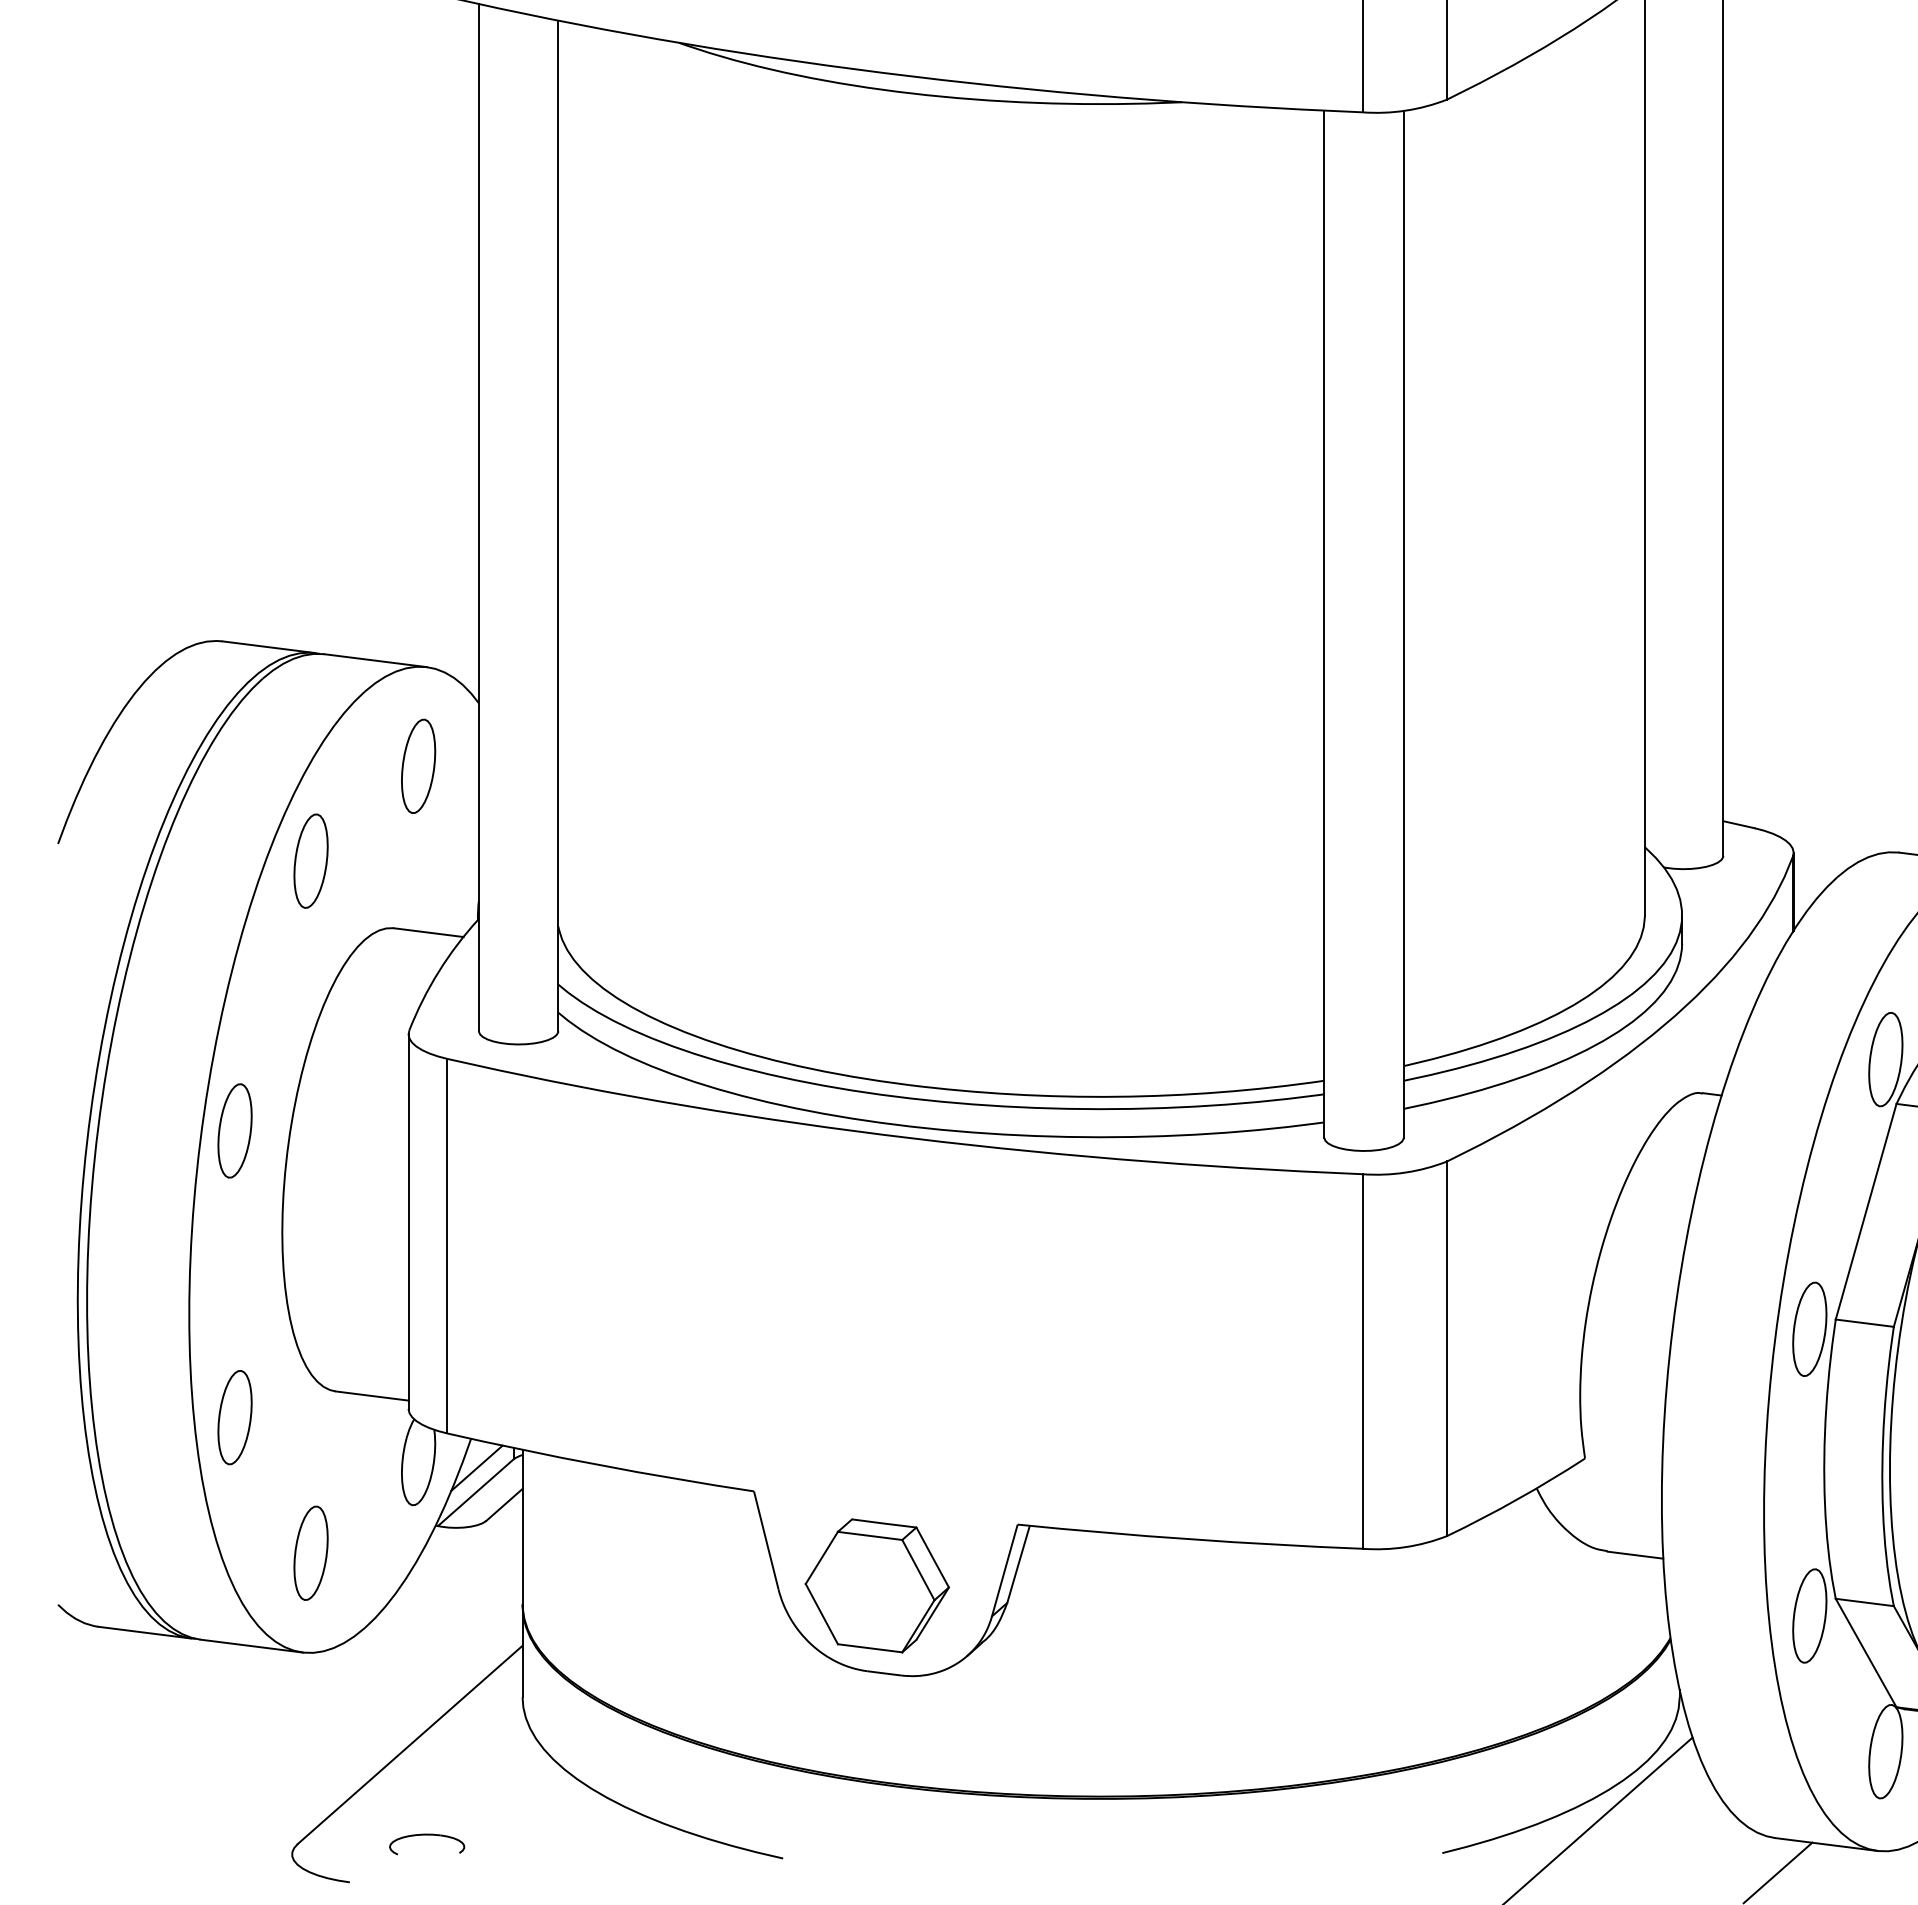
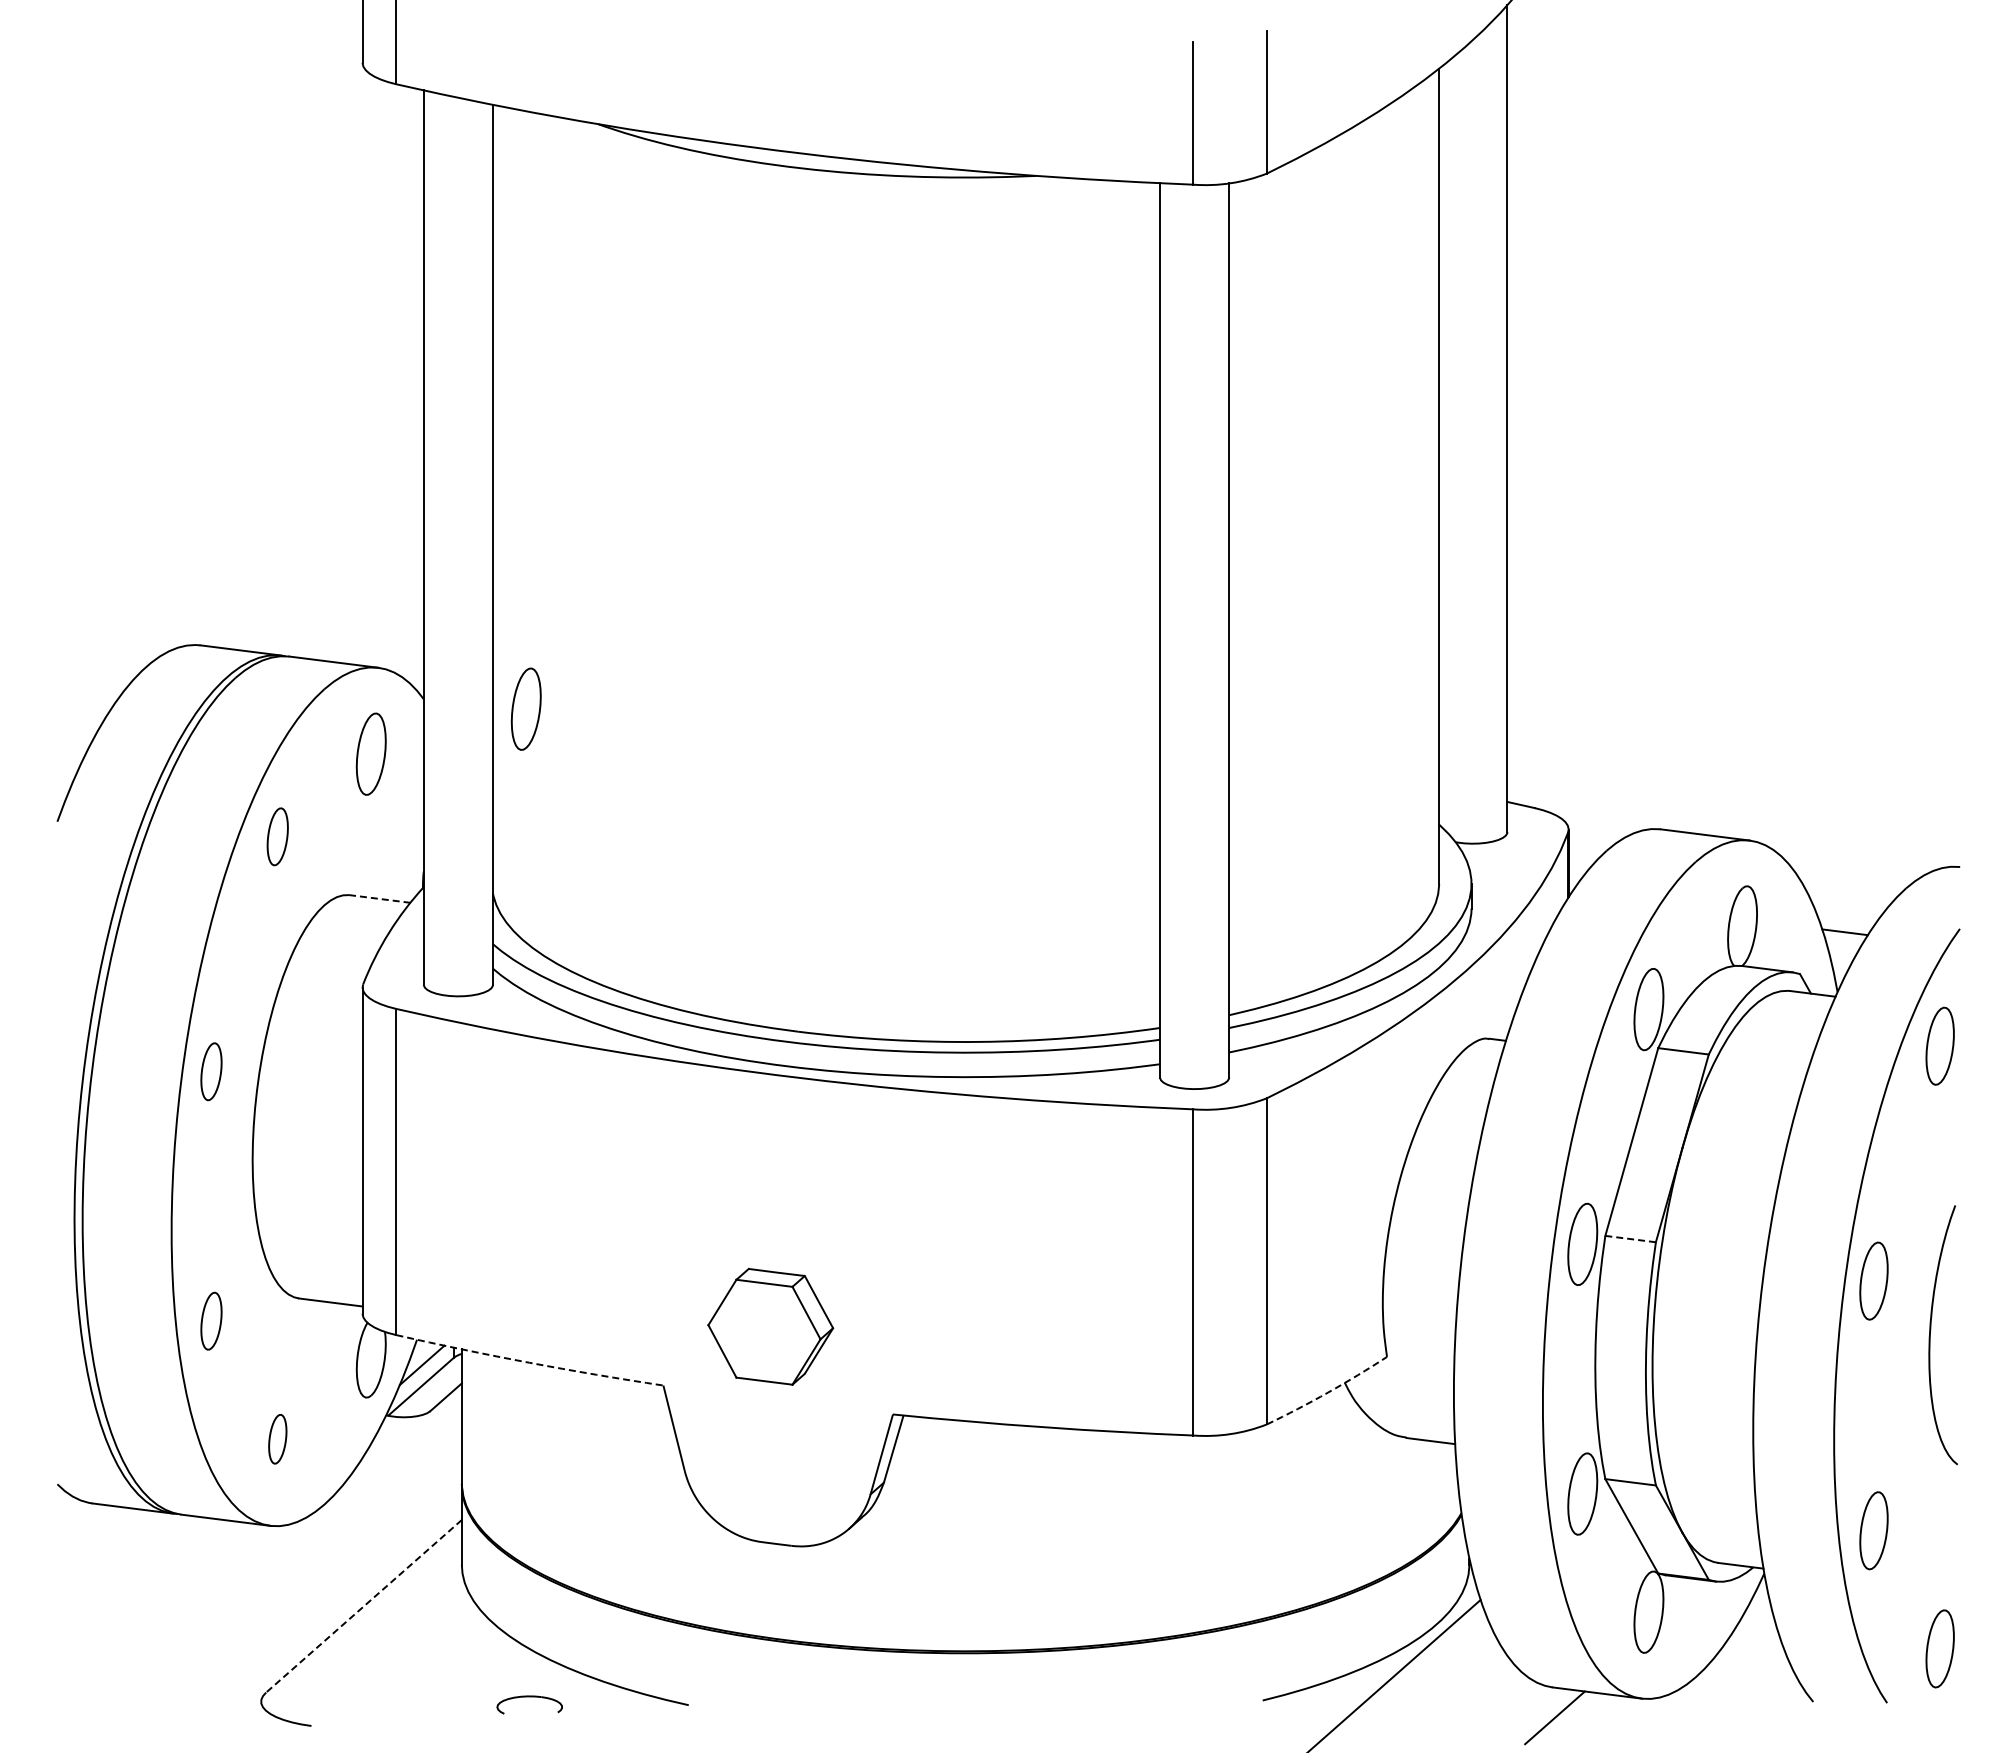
part: (595, 713) -> (525, 708), added
part: (310, 860) -> (277, 836), size x0.7
line: (429, 933) -> (380, 899), solid -> dashed
part: (235, 1130) -> (211, 1071), size x0.7
line: (1864, 1323) -> (1630, 1239), solid -> dashed
part: (235, 1416) -> (211, 1320), size x0.7
arc: (600, 1464) -> (529, 1362), solid -> dashed
arc: (1517, 1499) -> (1328, 1392), solid -> dashed
part: (310, 1552) -> (277, 1438), size x0.6
part: (877, 1585) -> (770, 1326), moved
line: (409, 1745) -> (363, 1606), solid -> dashed
part: (426, 1835) -> (529, 1697), moved

